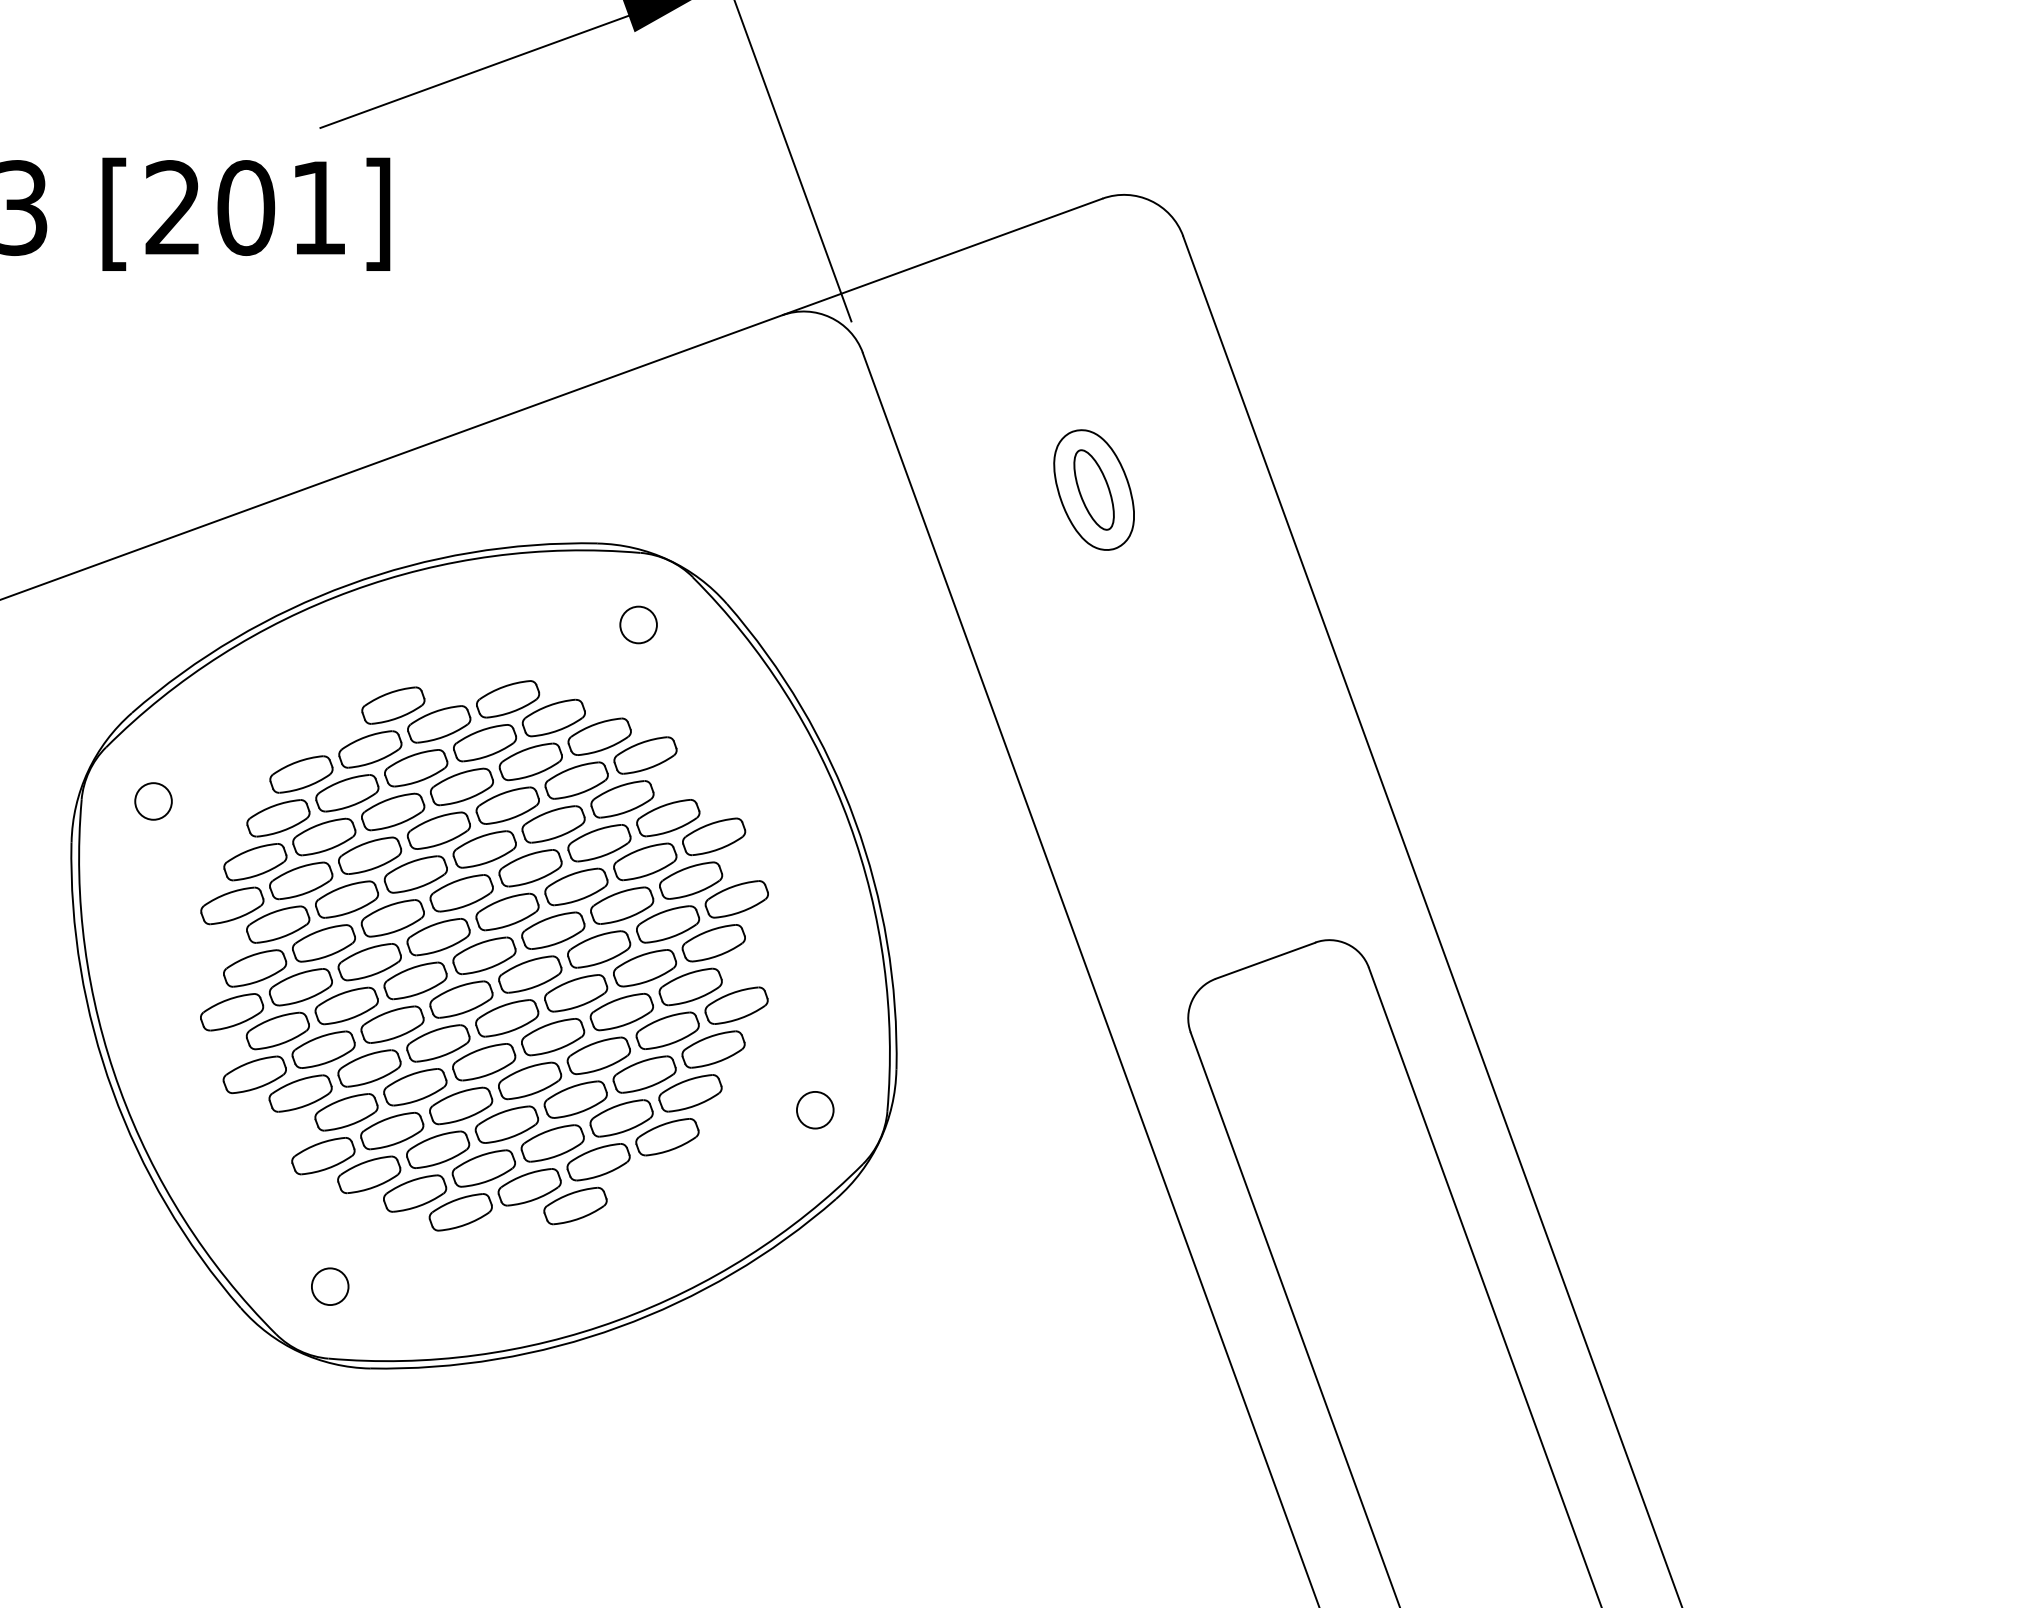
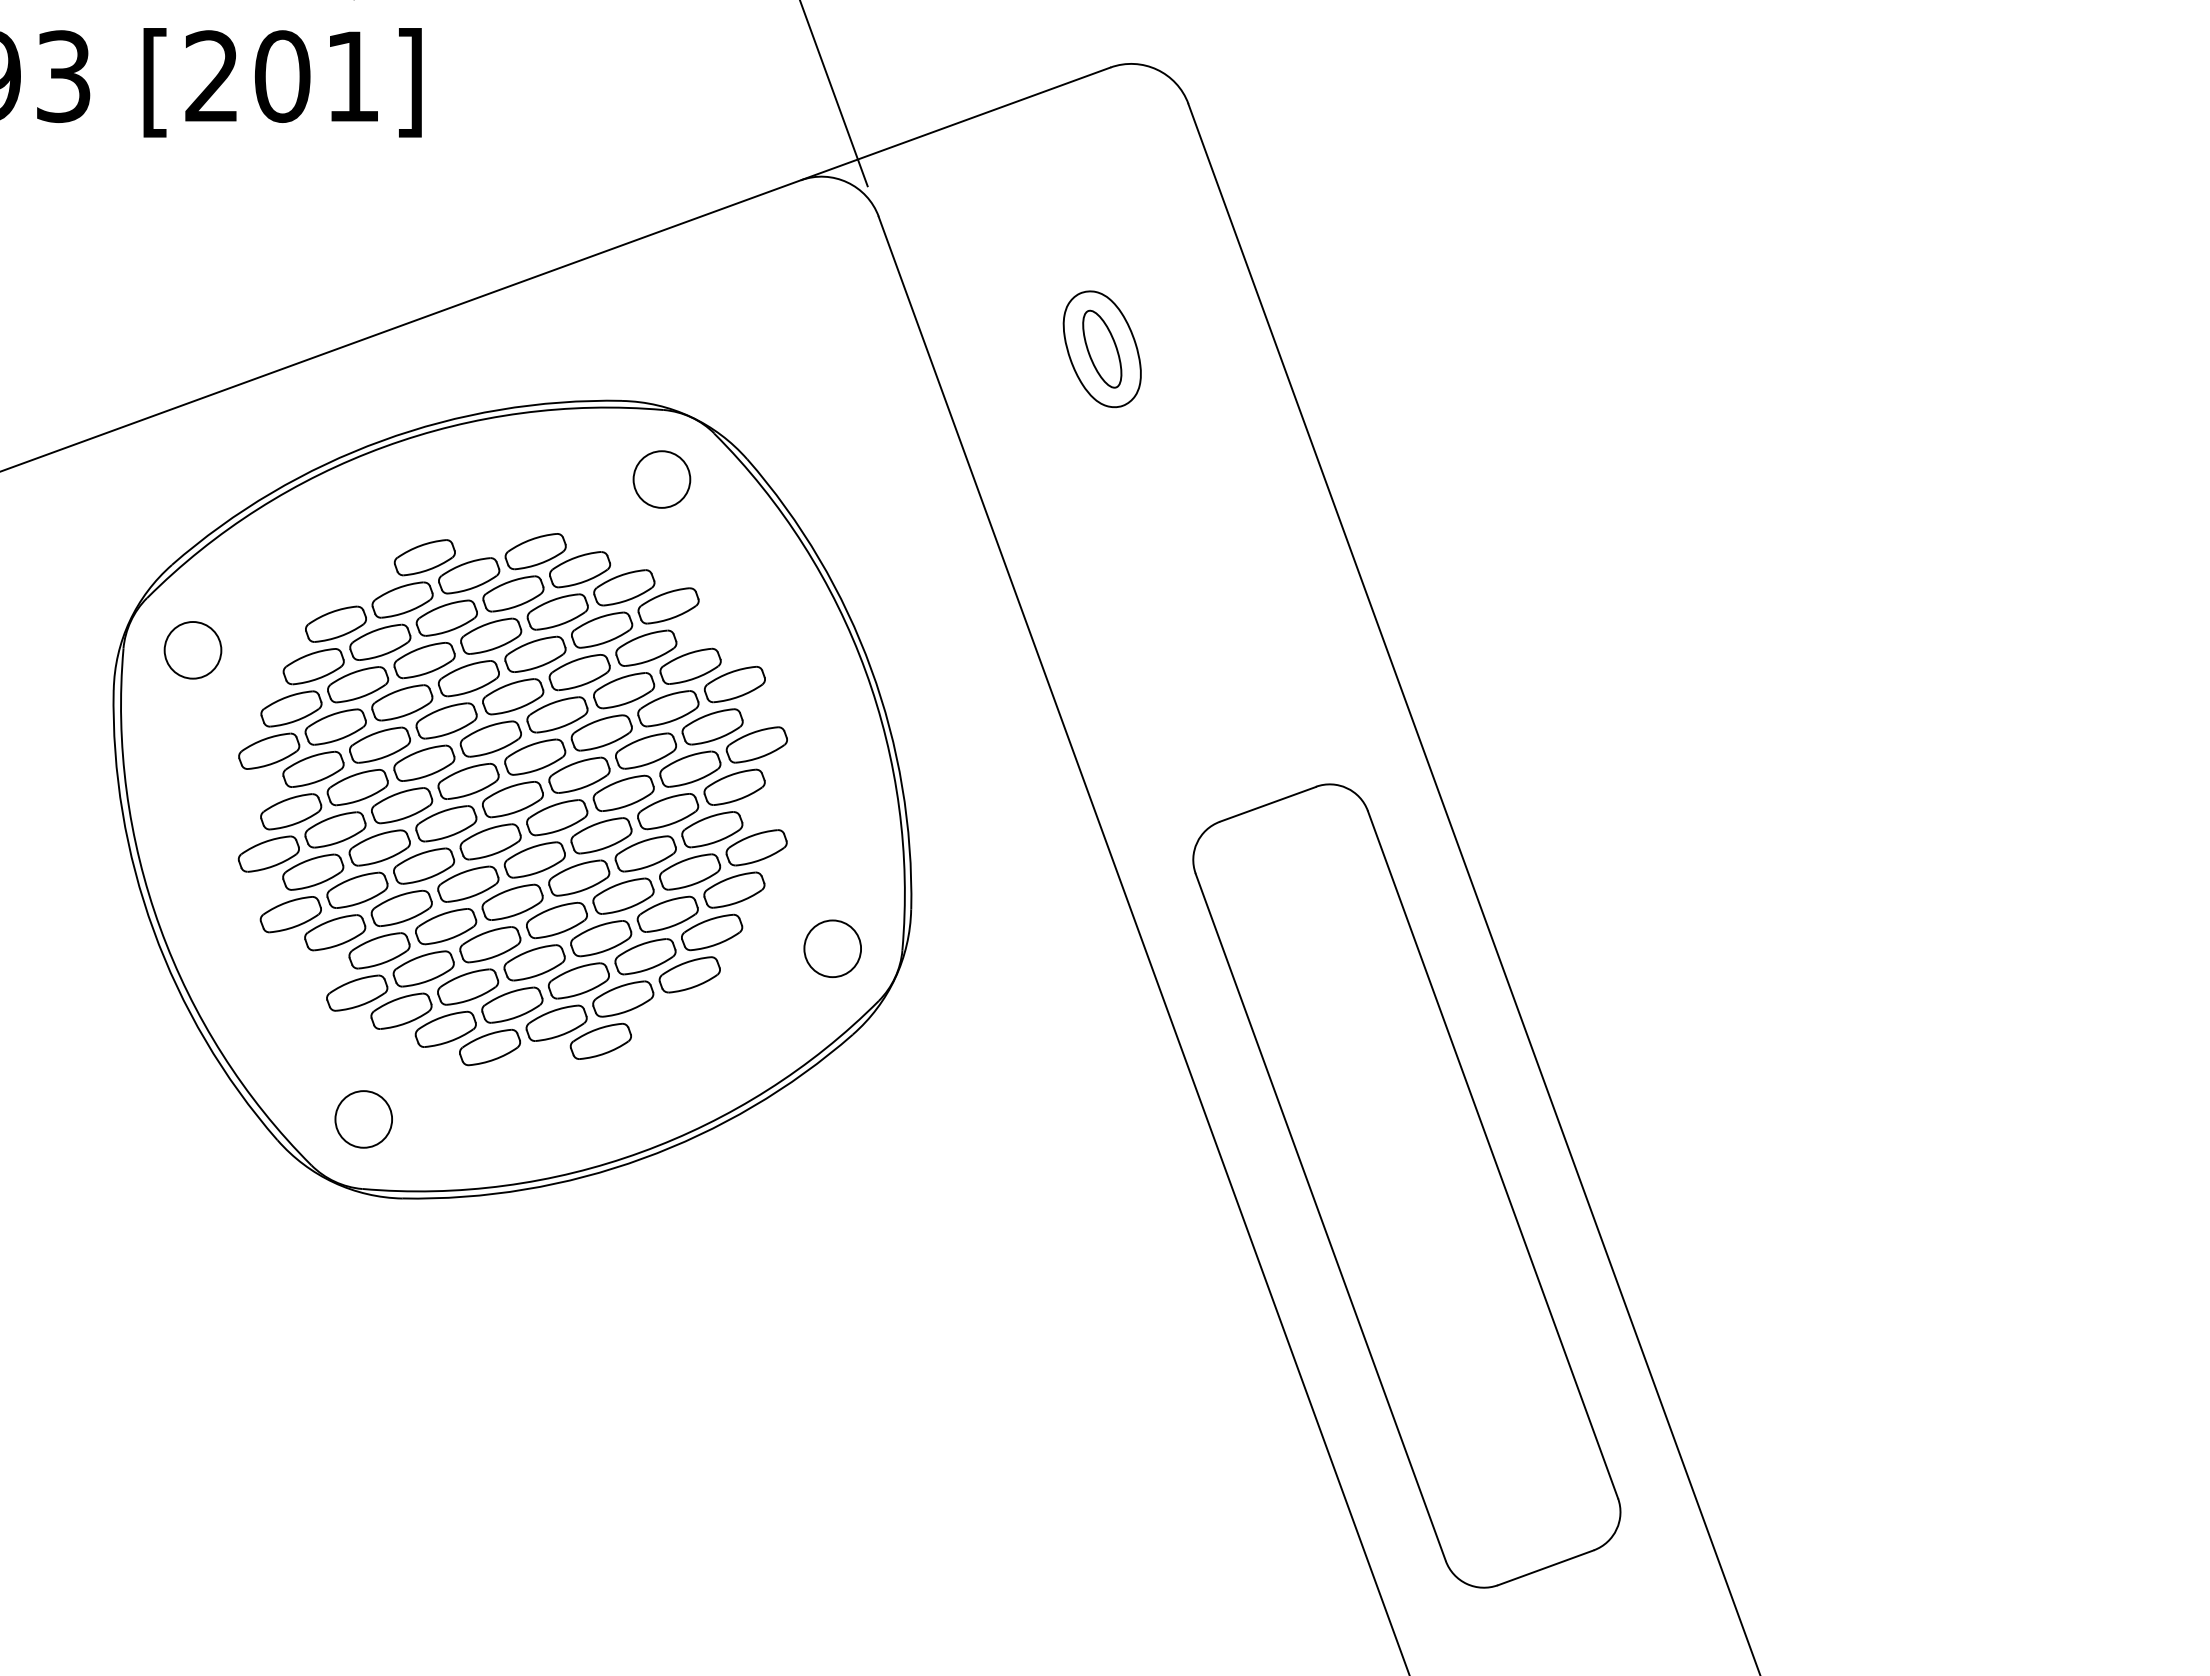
circle: (638, 624) -> (661, 479), size x1.6
circle: (153, 801) -> (192, 650), size x1.6
circle: (815, 1109) -> (832, 948), size x1.6
circle: (329, 1286) -> (363, 1119), size x1.6

